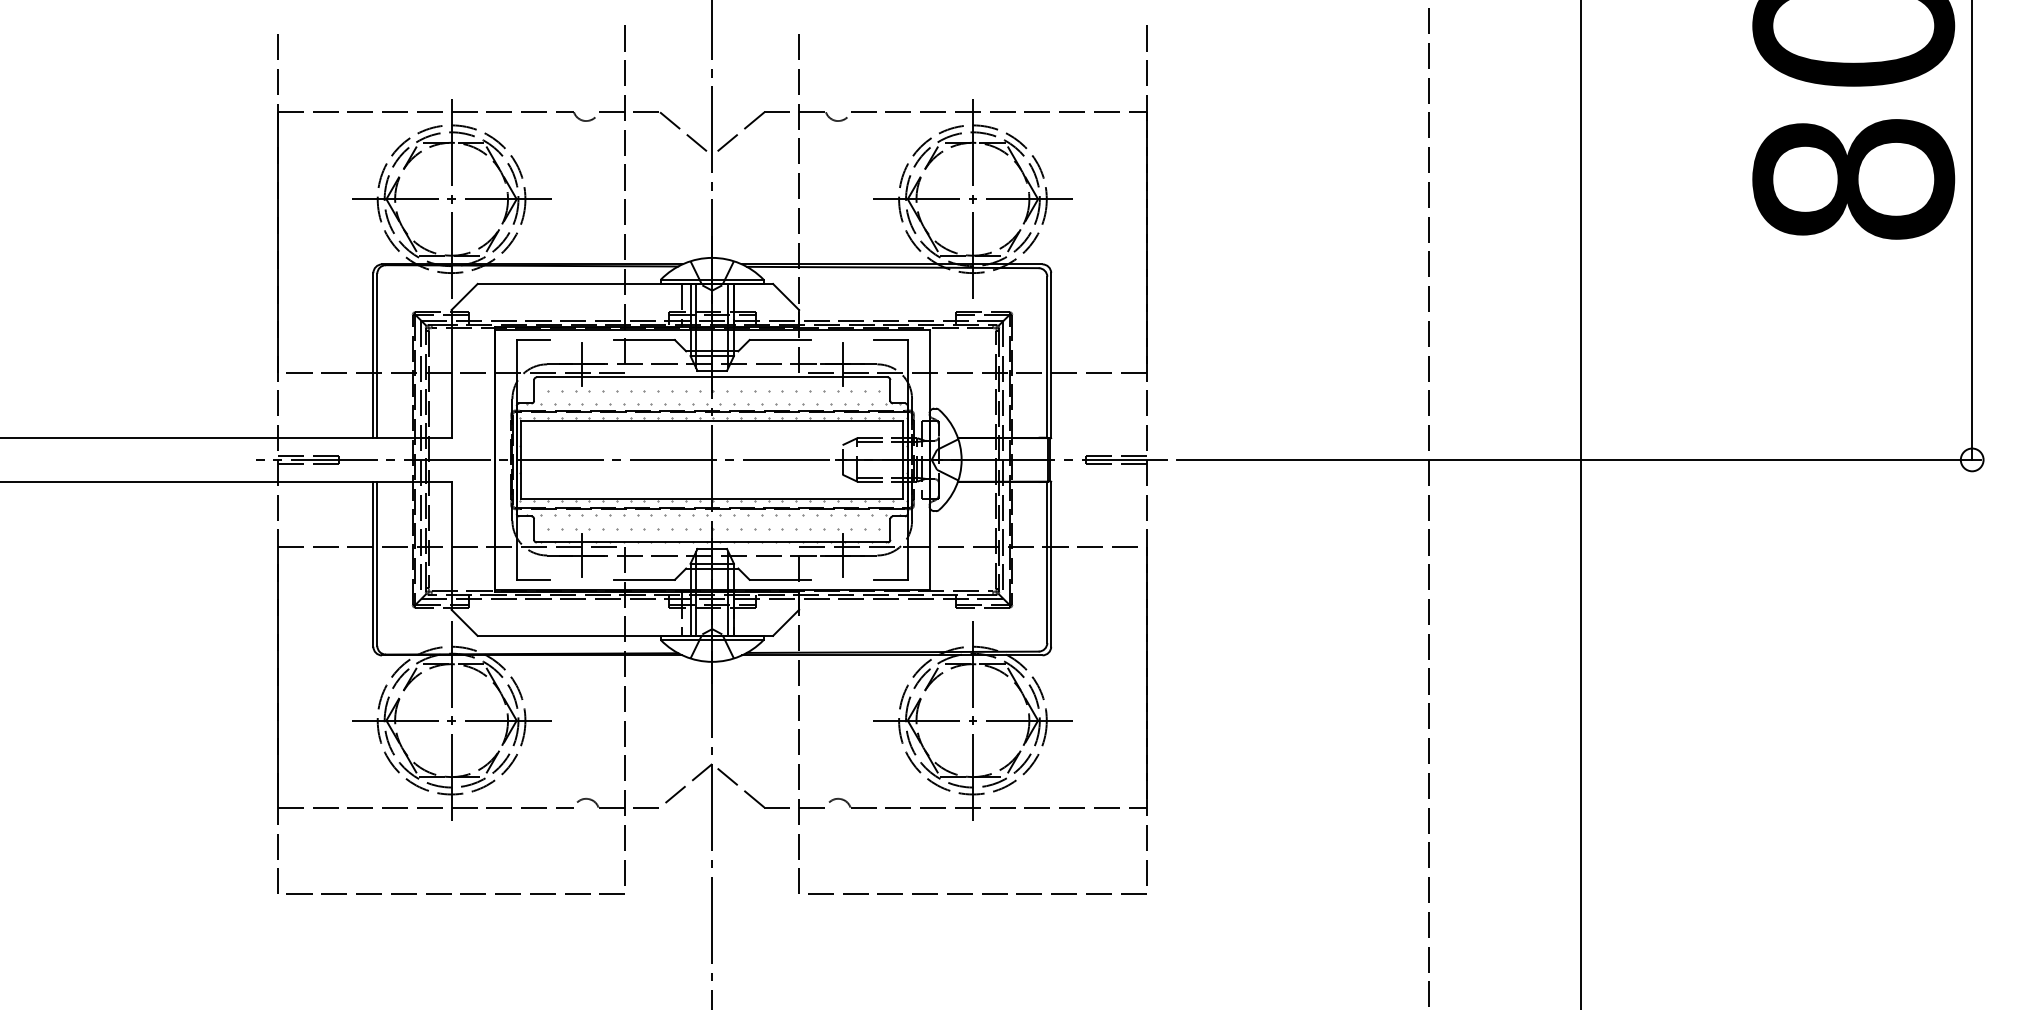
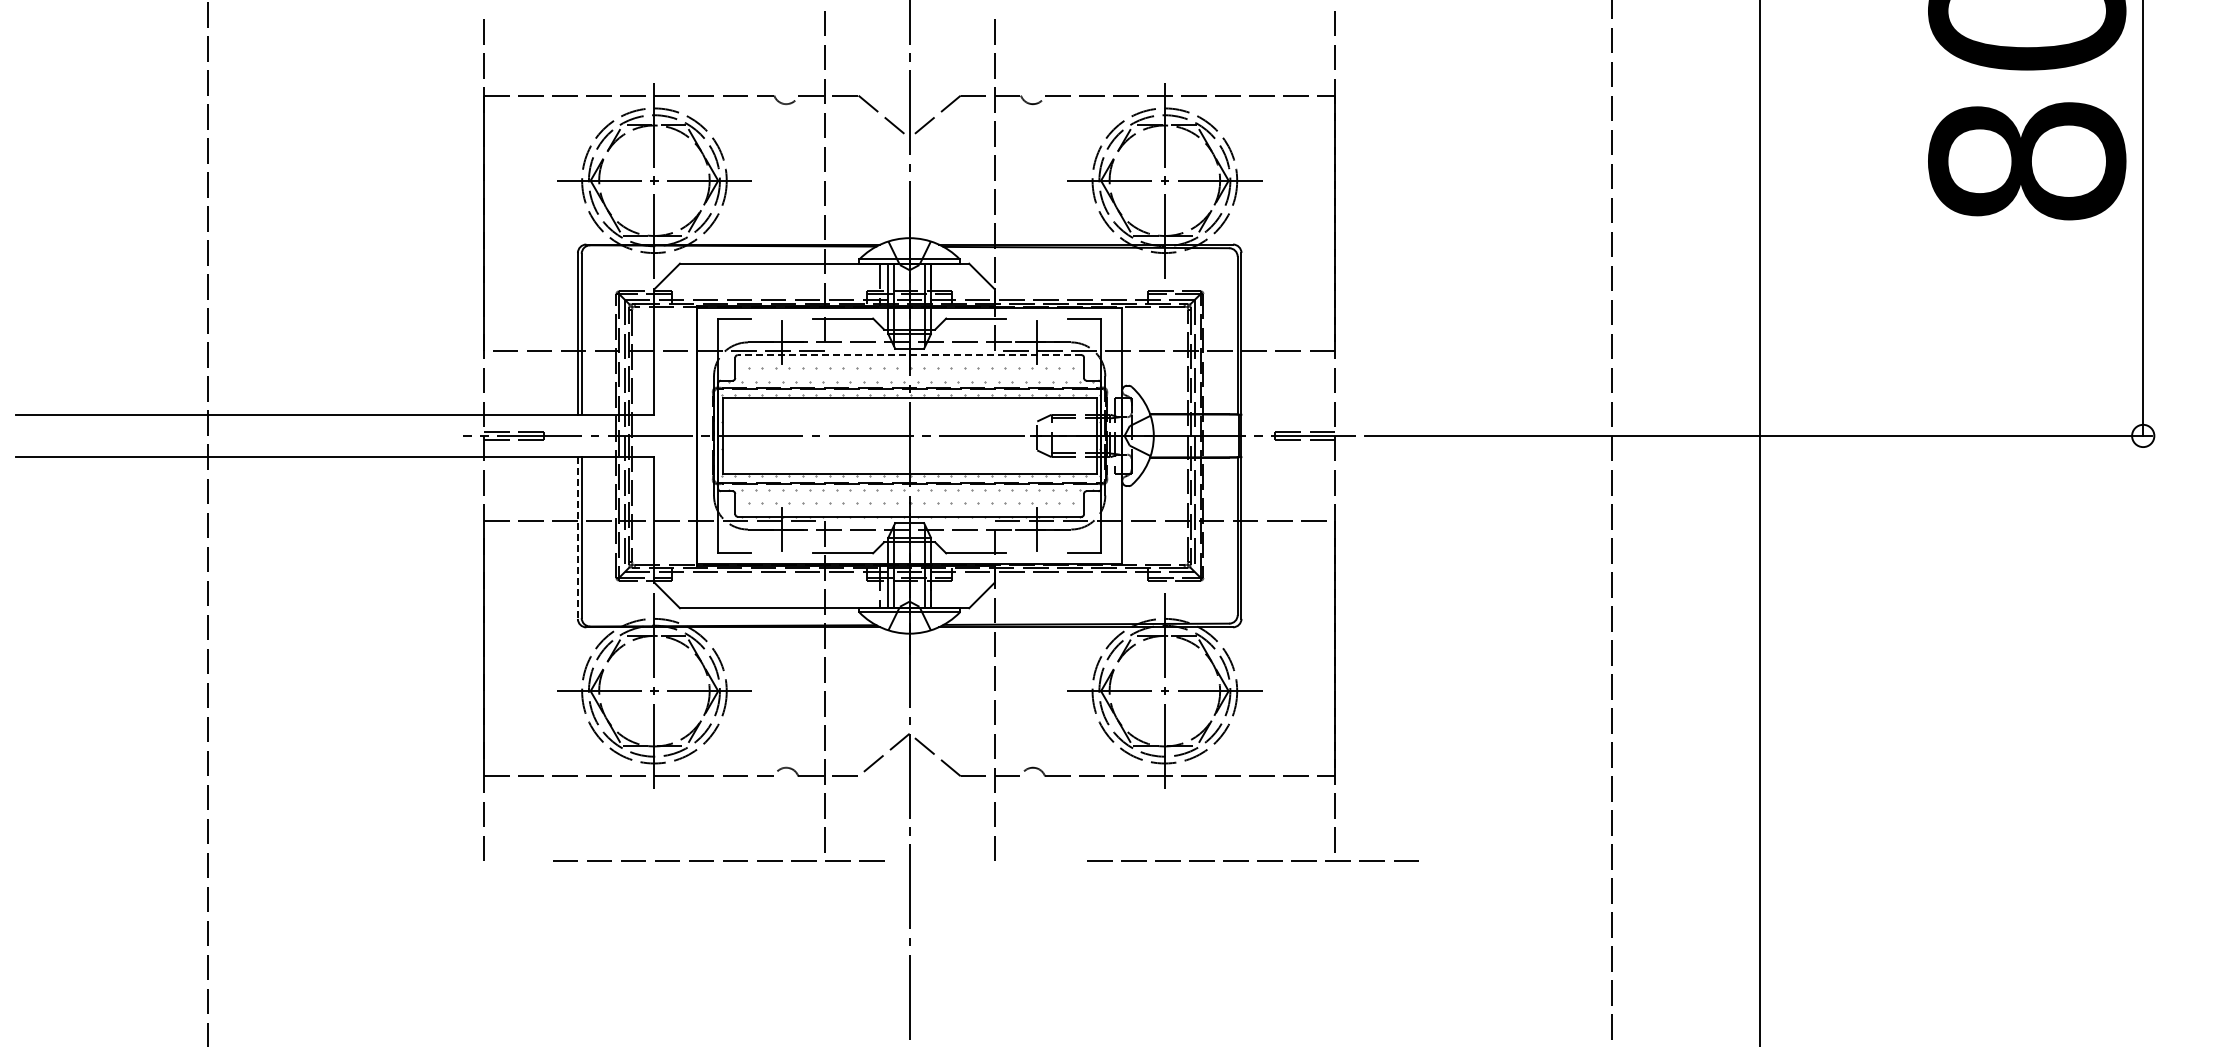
line: (712, 377) -> (909, 355), solid -> dashed
line: (372, 564) -> (577, 538), solid -> dashed
line: (450, 893) -> (713, 860), moved
line: (972, 893) -> (1248, 860), moved

